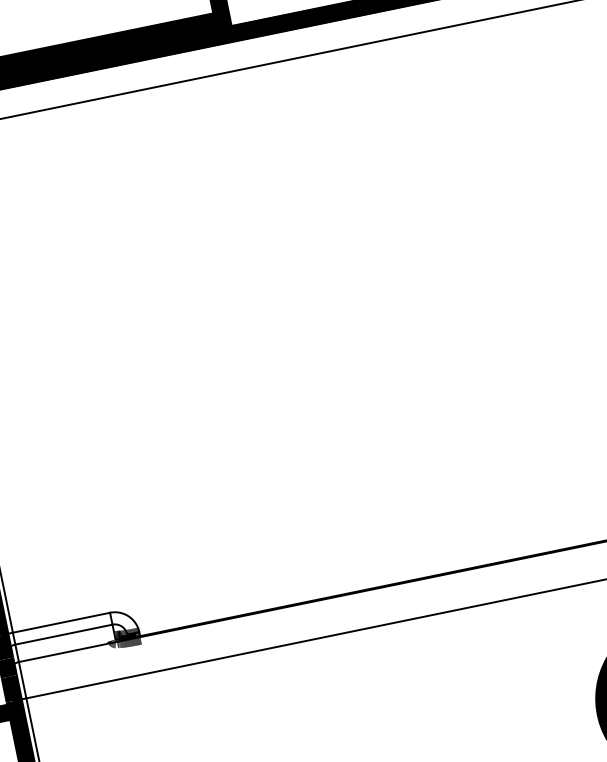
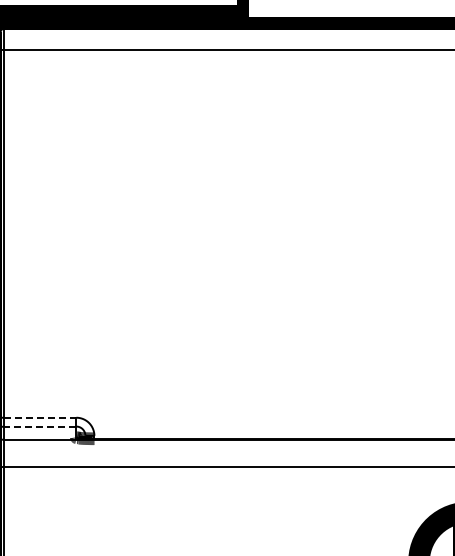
line: (61, 622) -> (40, 417), solid -> dashed
line: (62, 634) -> (39, 426), solid -> dashed

